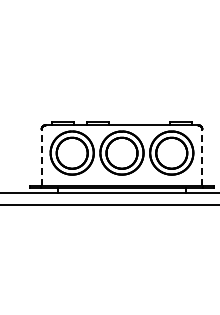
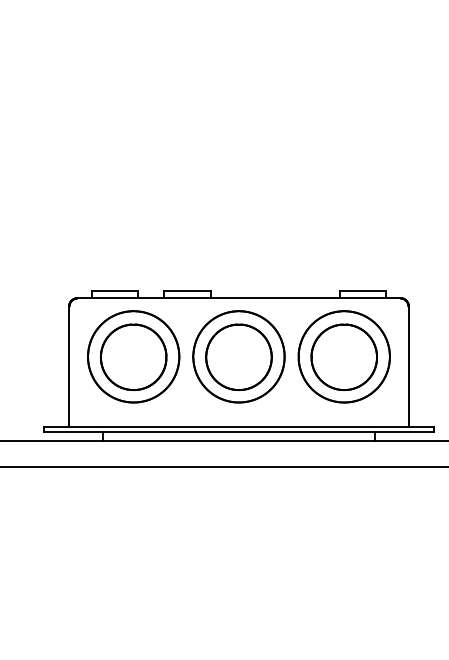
line: (41, 157) -> (68, 366), dashed -> solid
line: (202, 157) -> (409, 366), dashed -> solid

